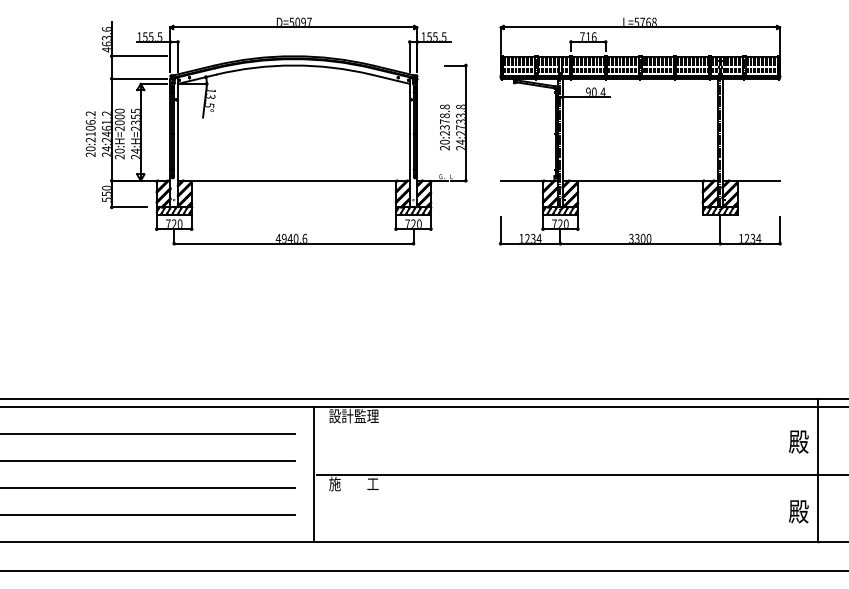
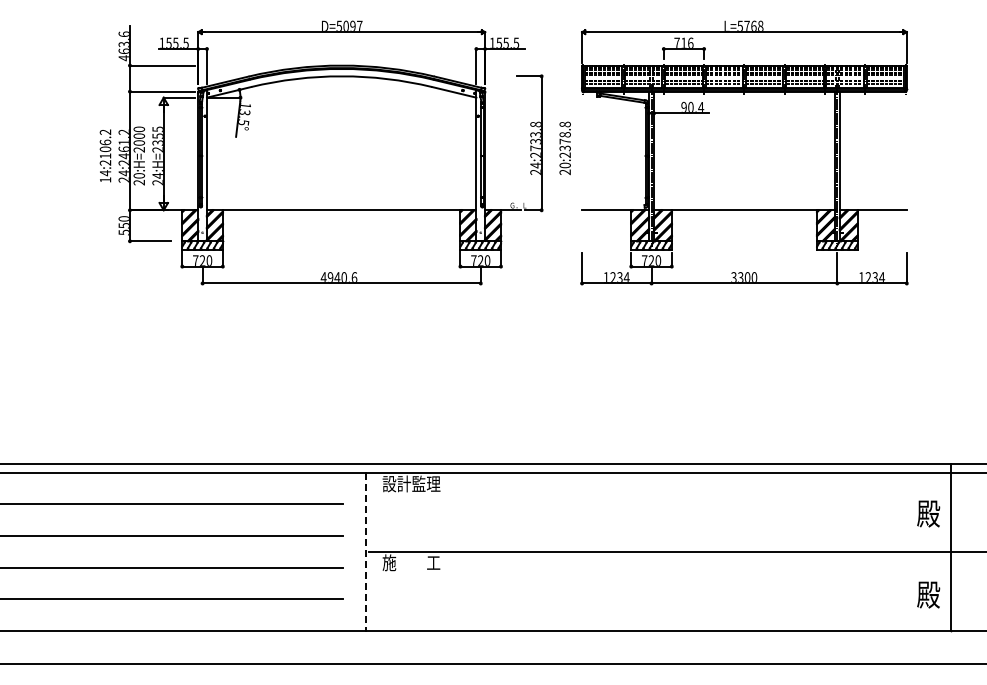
text: (444, 127) -> (564, 148), moved
text: (90, 151) -> (105, 176), 20:2106.2 -> 14:2106.2
line: (314, 474) -> (365, 551), solid -> dashed

